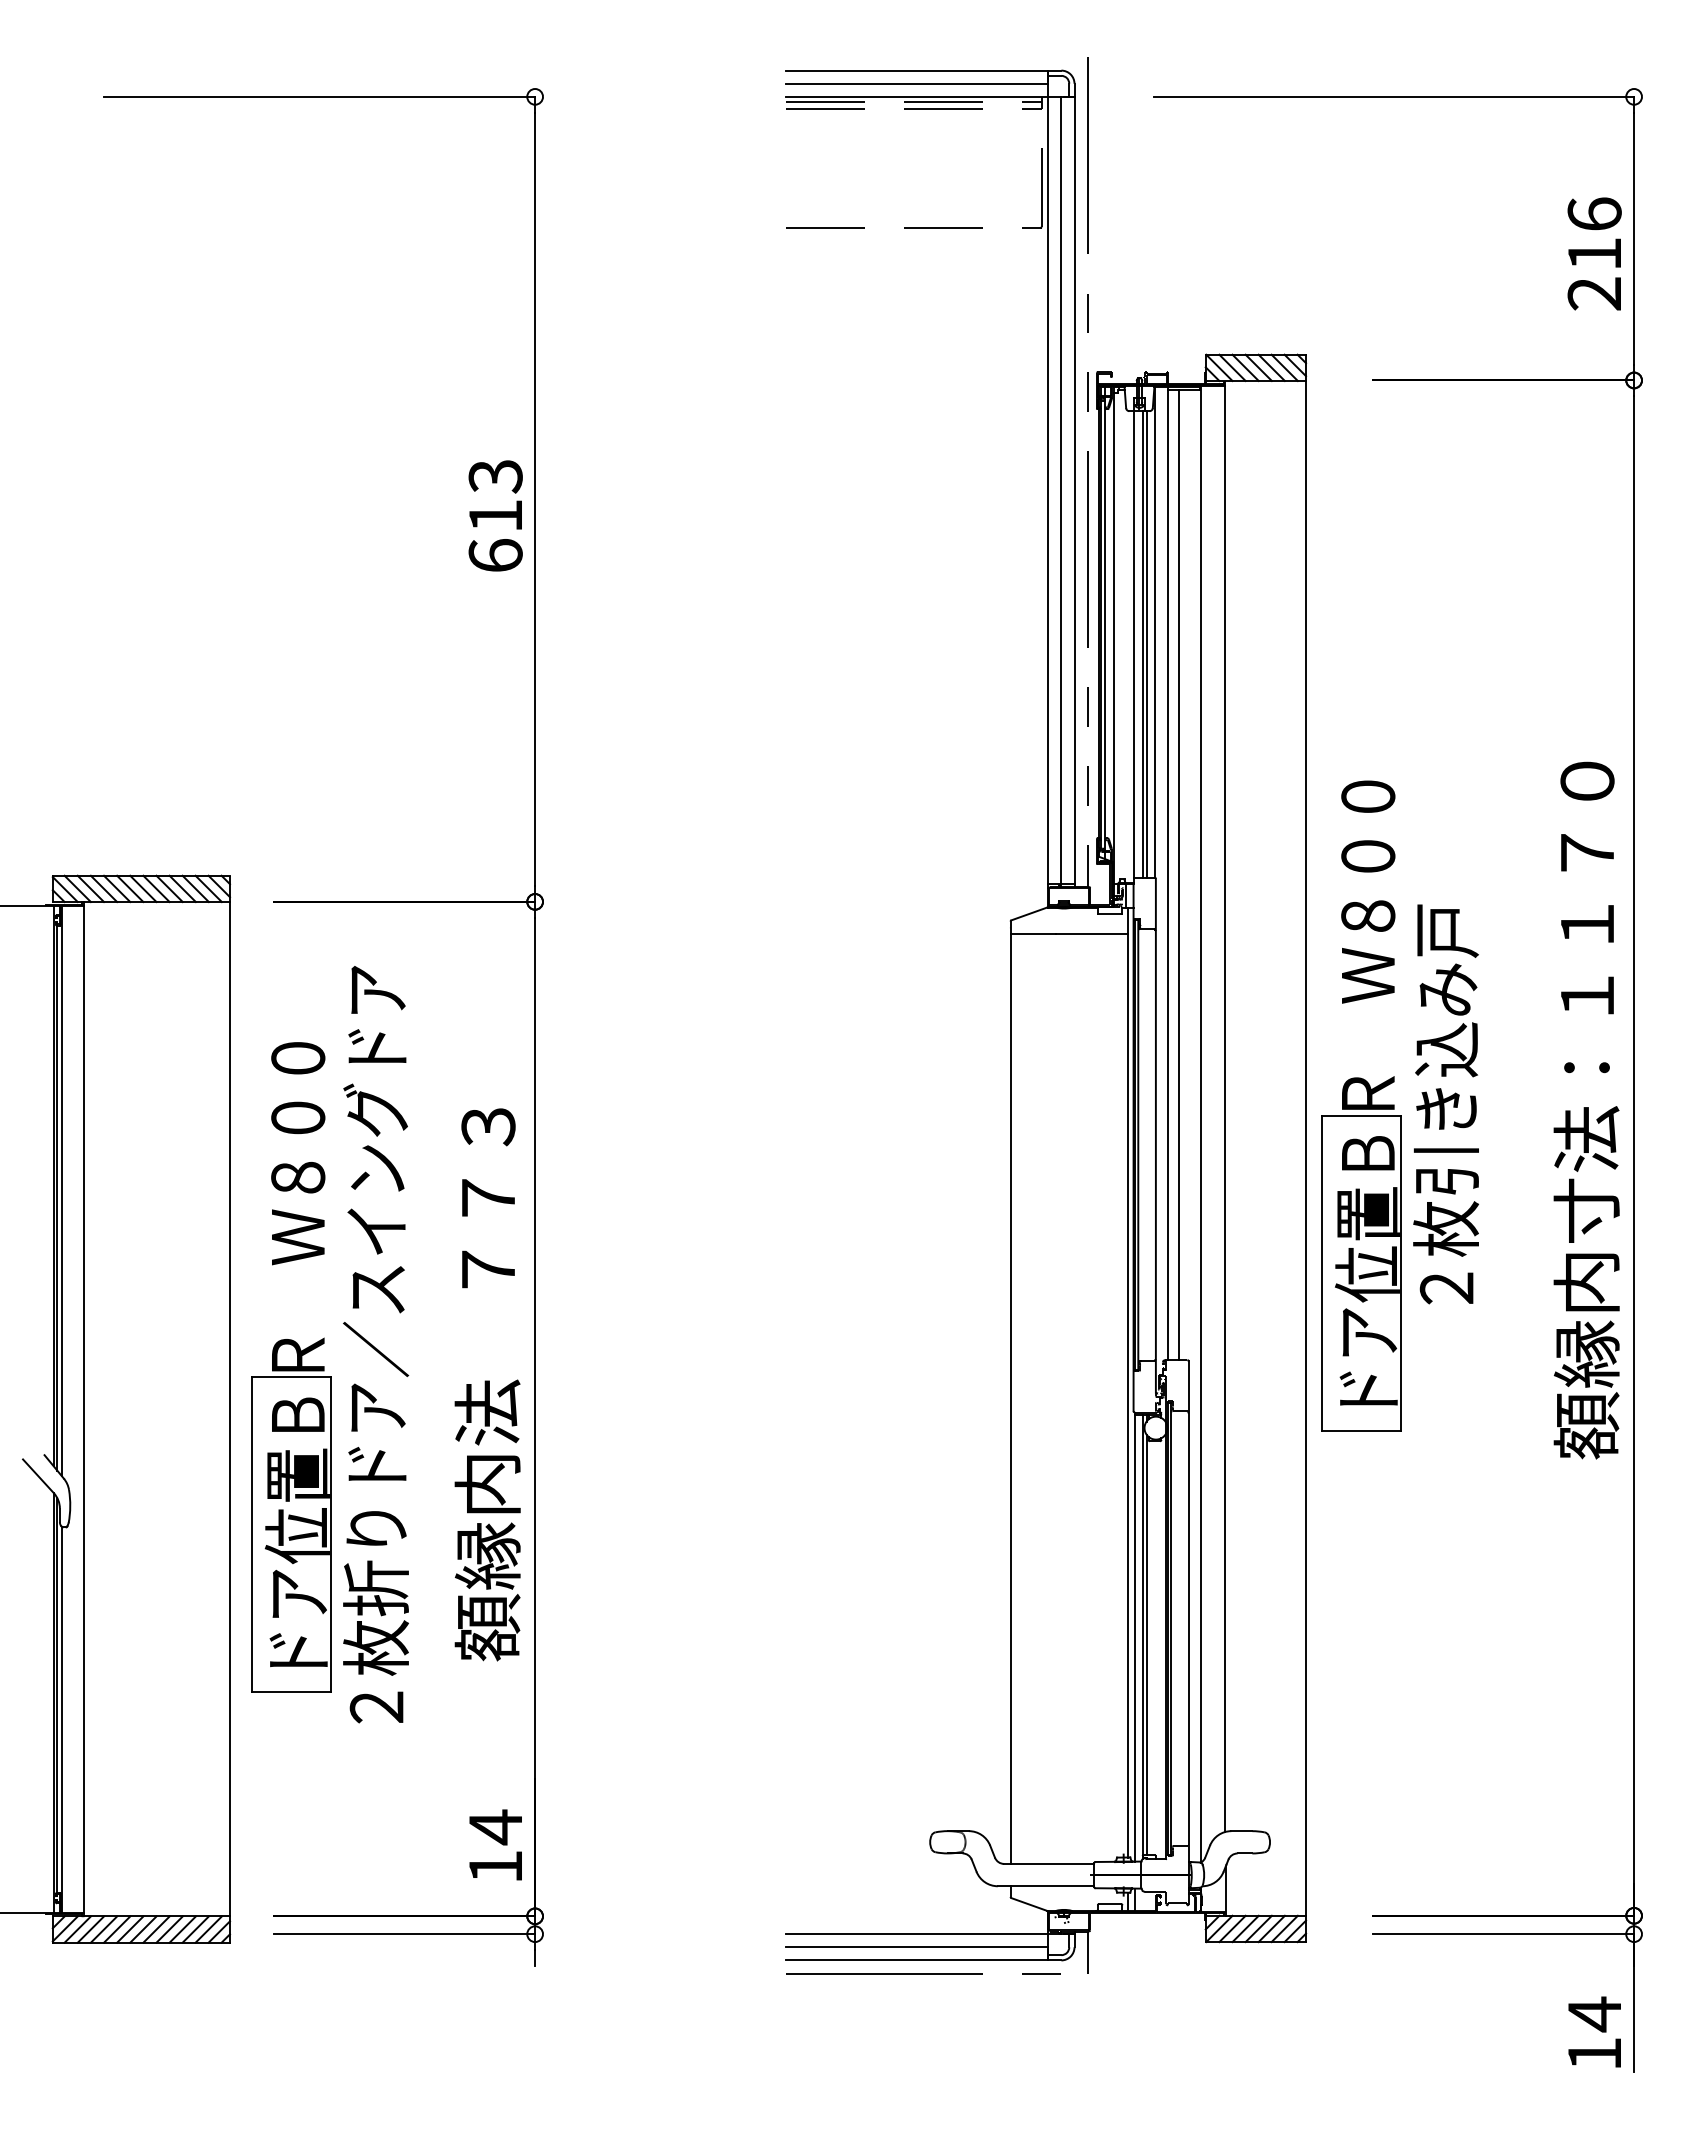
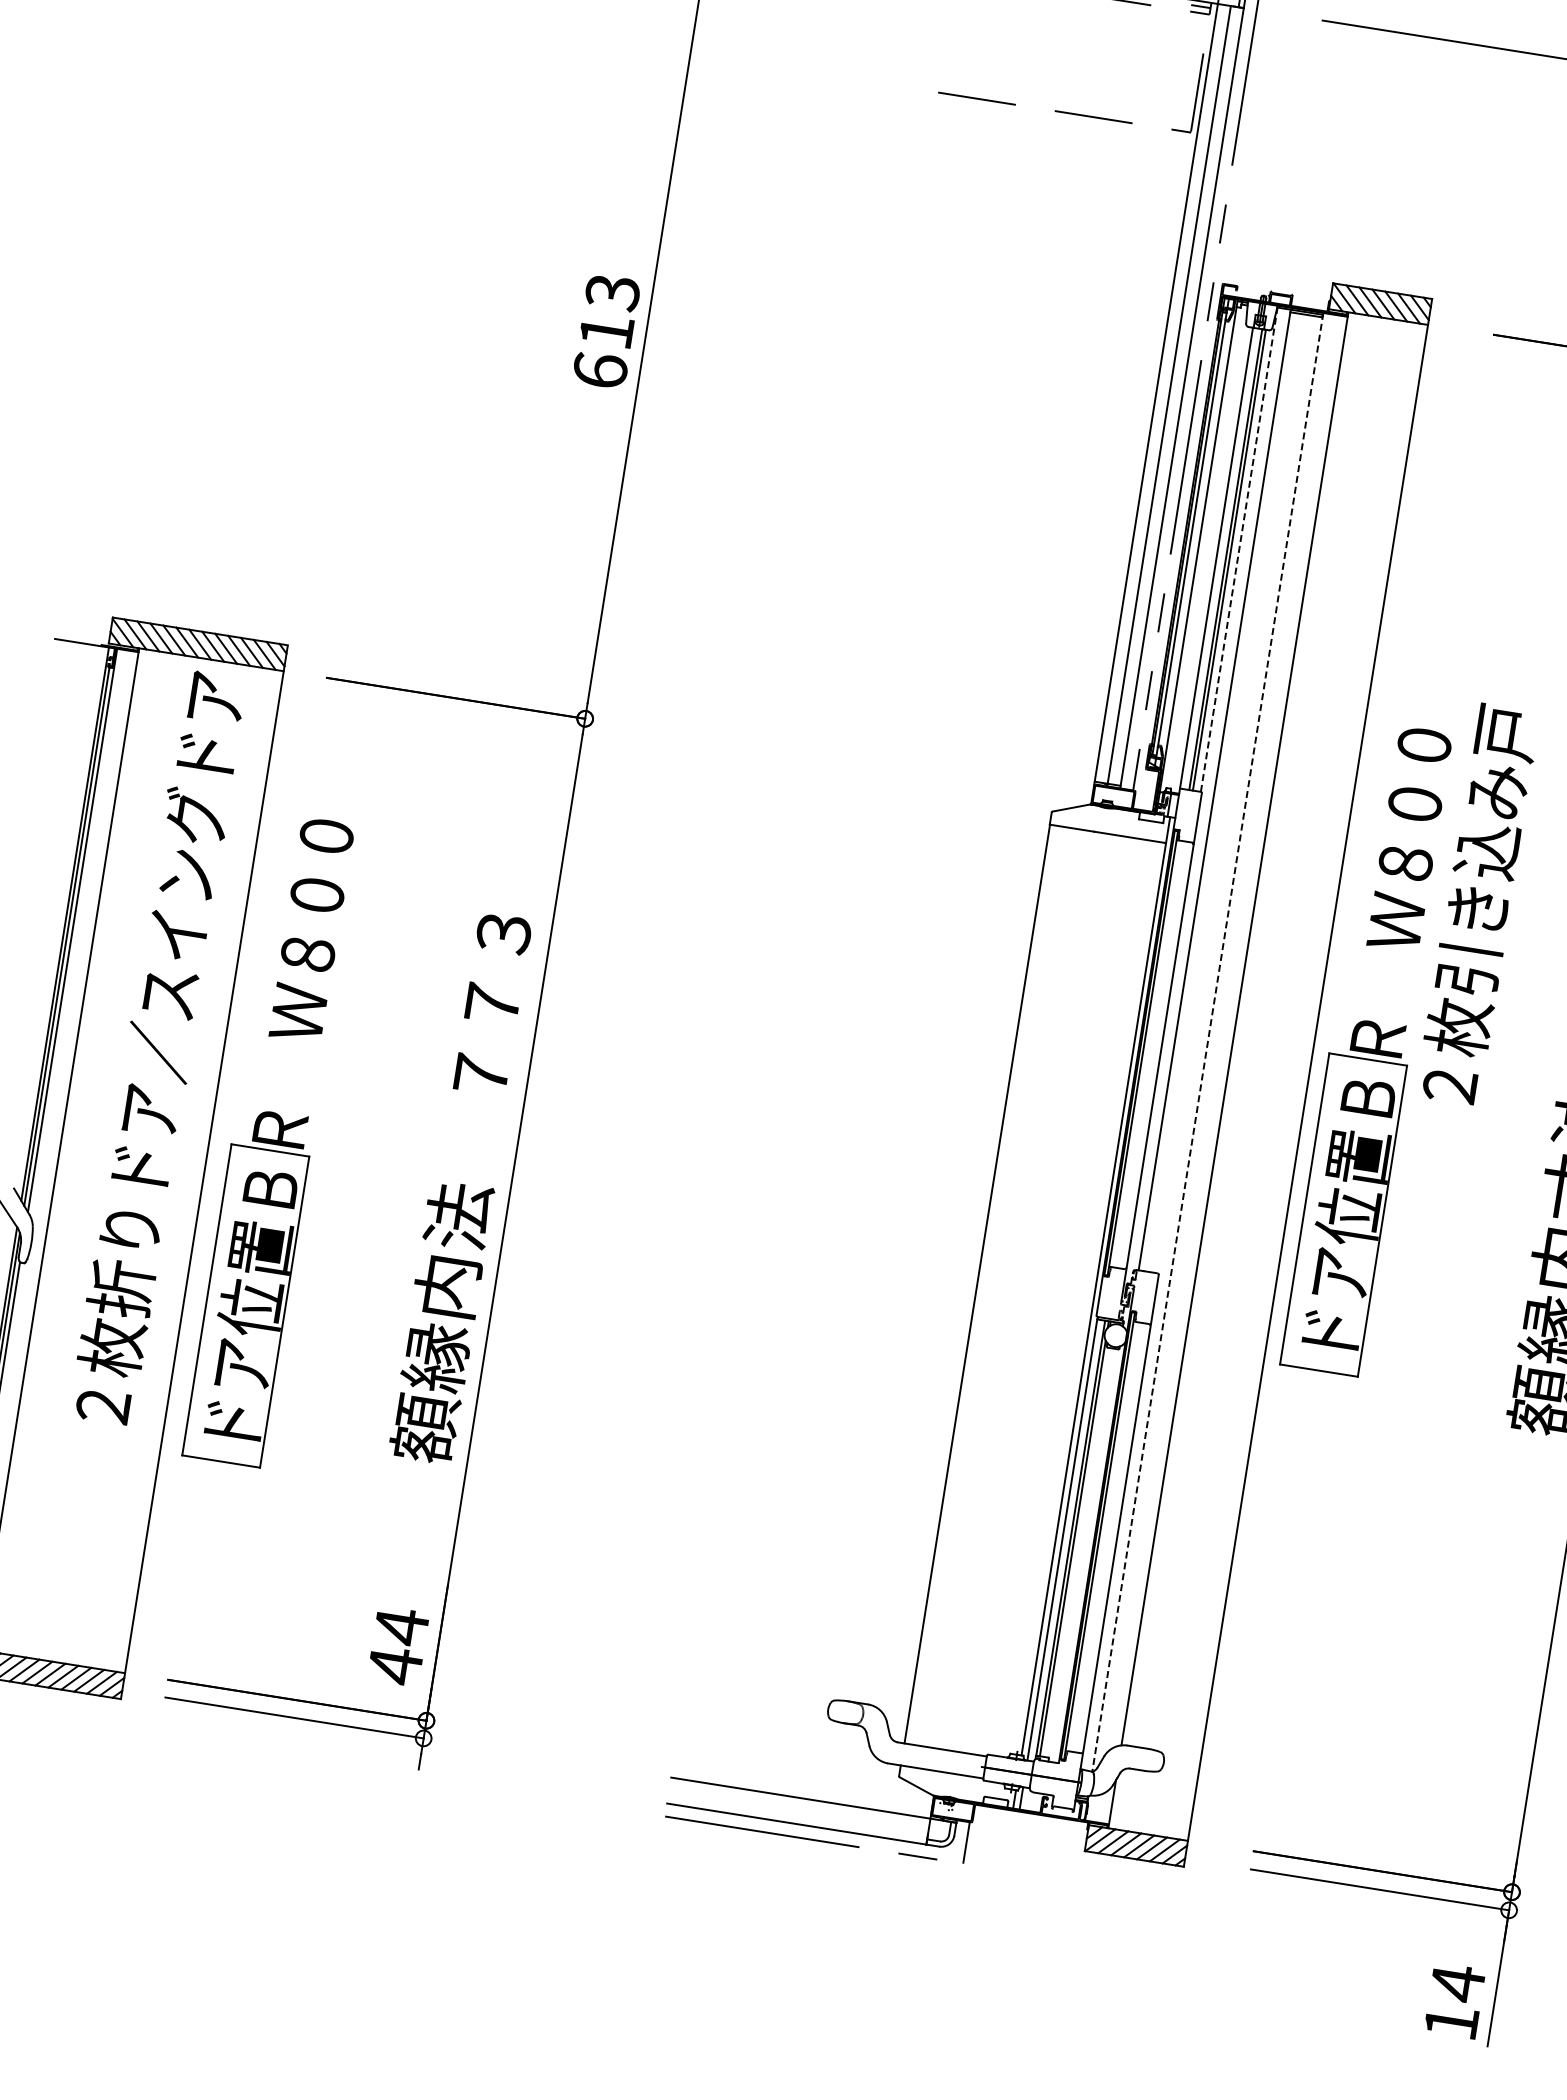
line: (1154, 632) -> (1239, 549), solid -> dashed
line: (1179, 875) -> (1225, 793), removed
text: (1445, 1104) -> (1477, 904), moved
line: (1200, 1124) -> (1207, 1042), solid -> dashed
text: (376, 1344) -> (159, 1047), moved
text: (495, 1867) -> (394, 1666), 14 -> 44
line: (916, 1947) -> (798, 1811), removed

